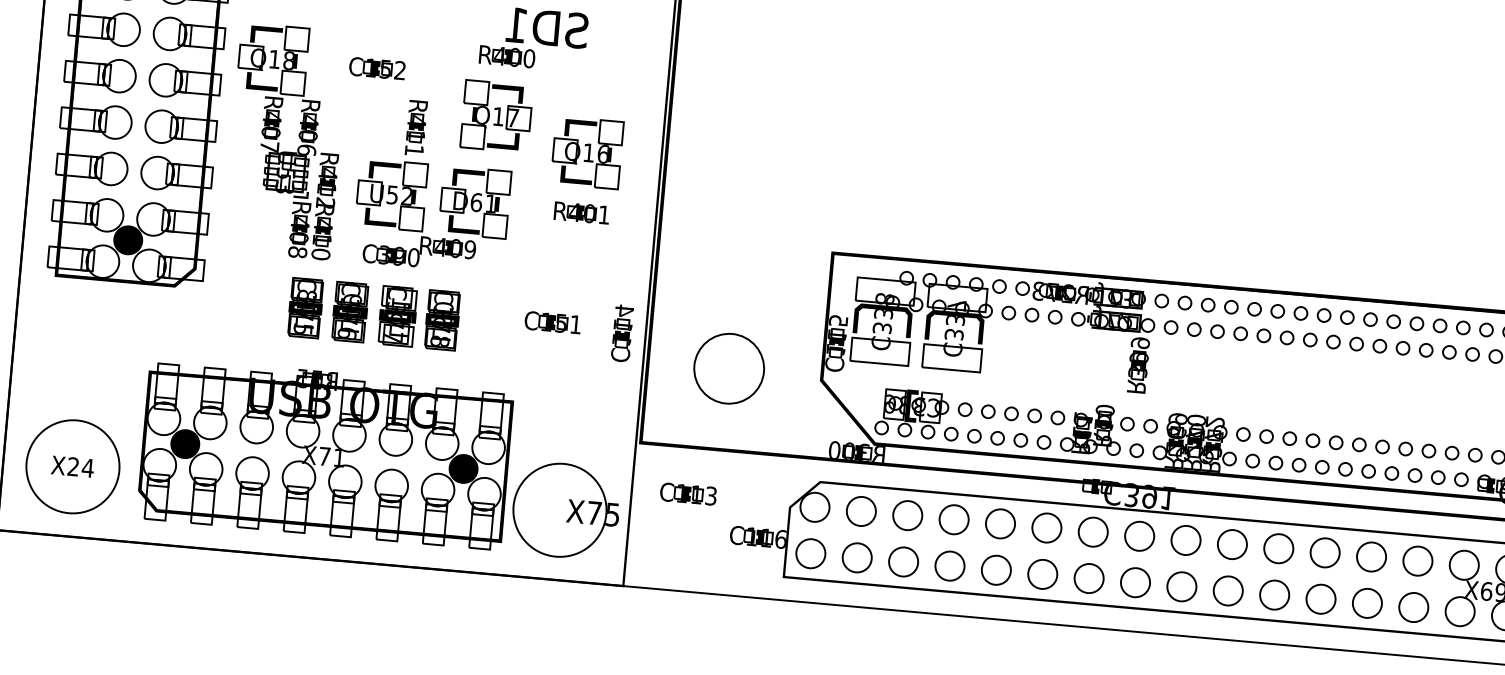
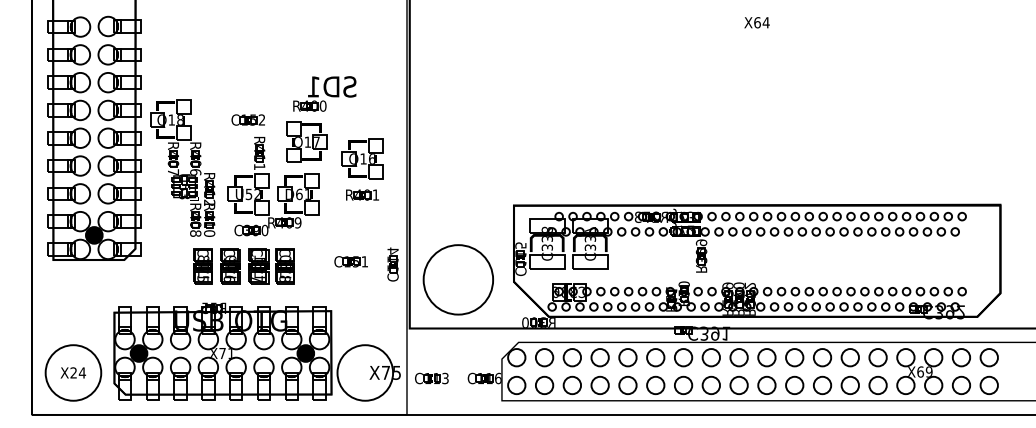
part: (376, 67) -> (247, 119), moved
circle: (729, 368) -> (458, 279), size x1.67
part: (687, 493) -> (431, 378), moved

